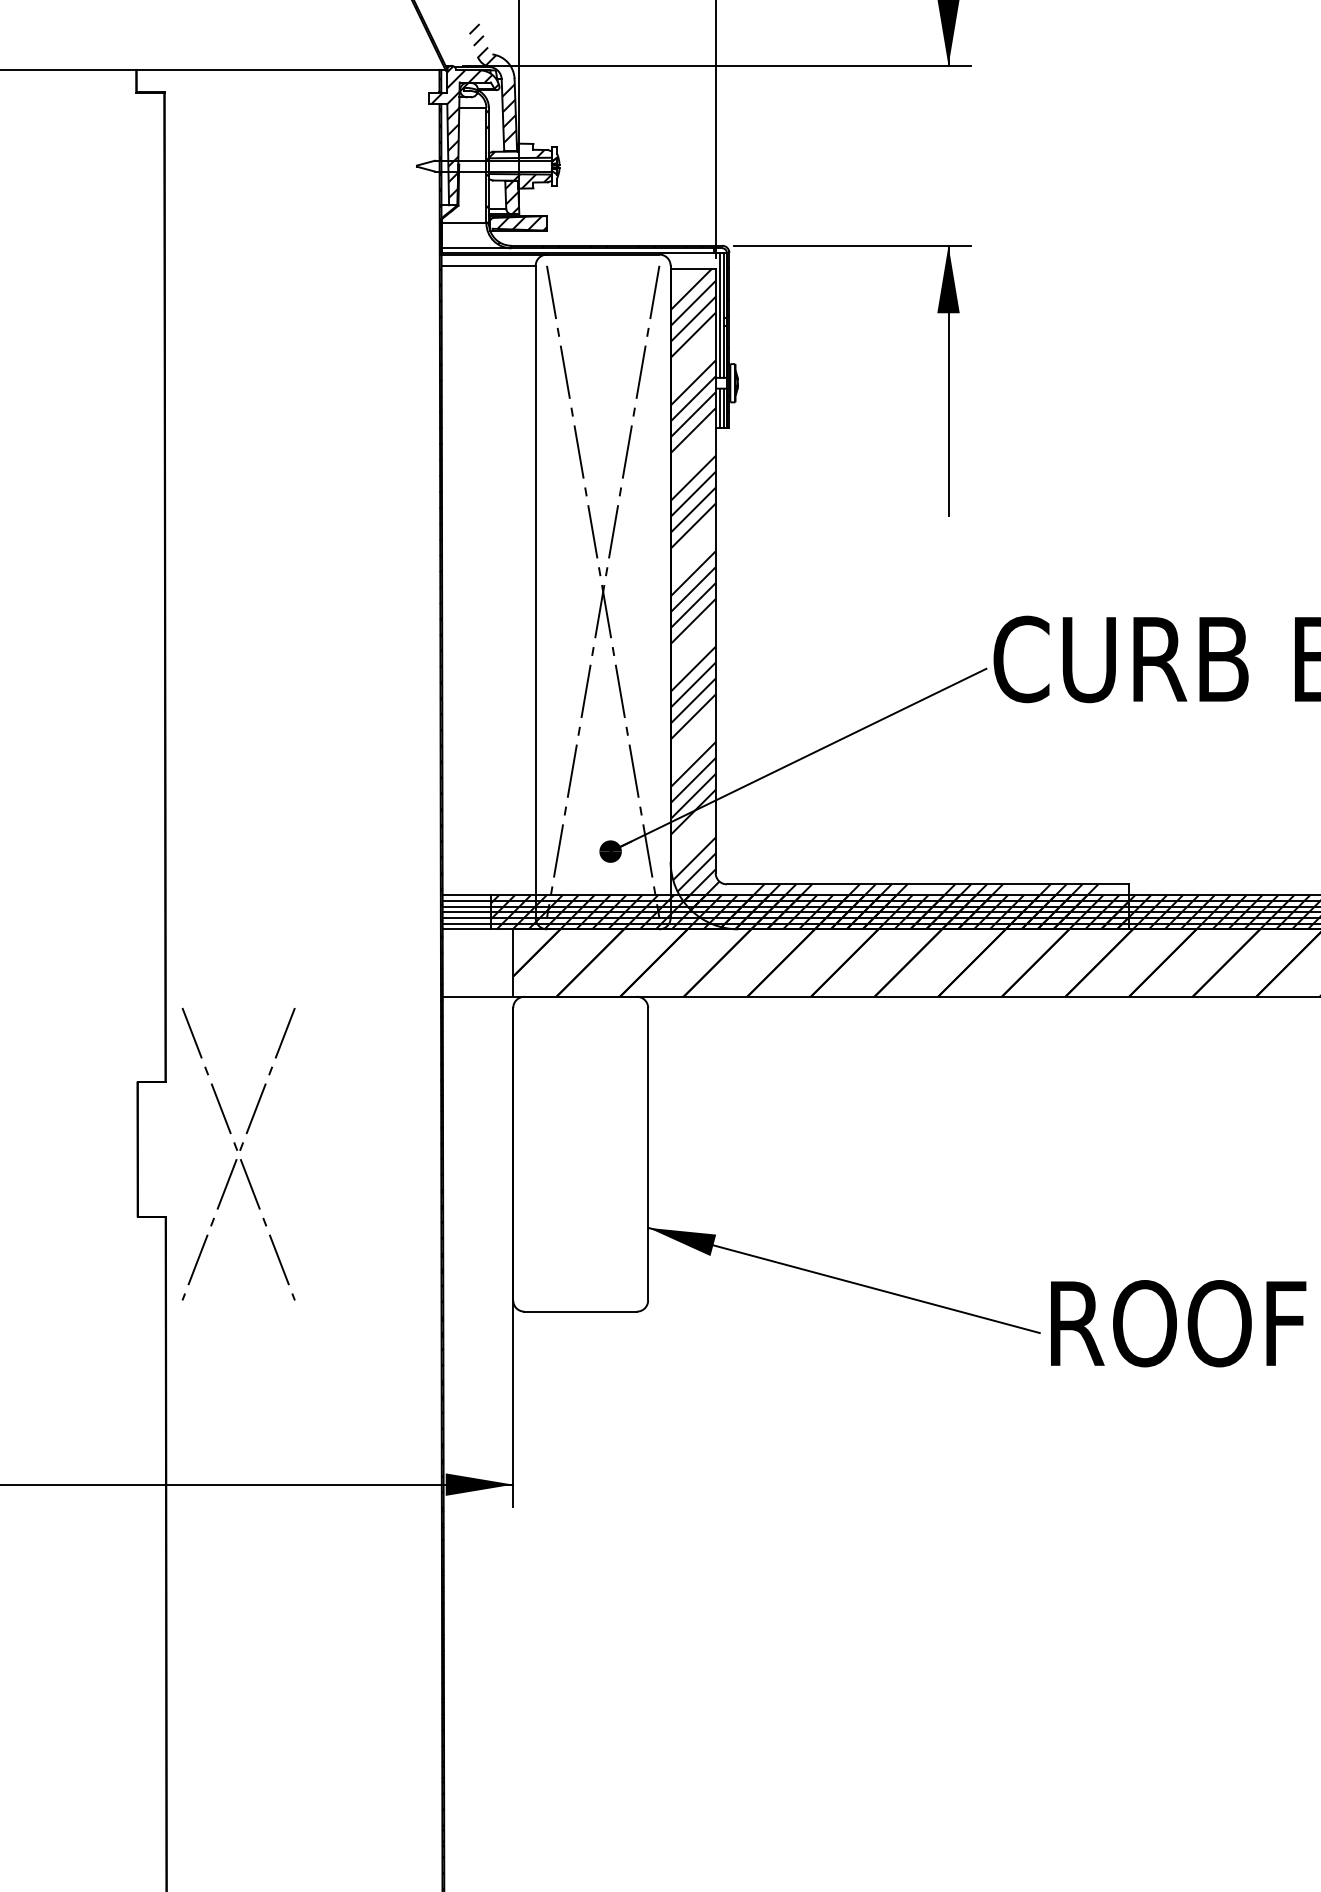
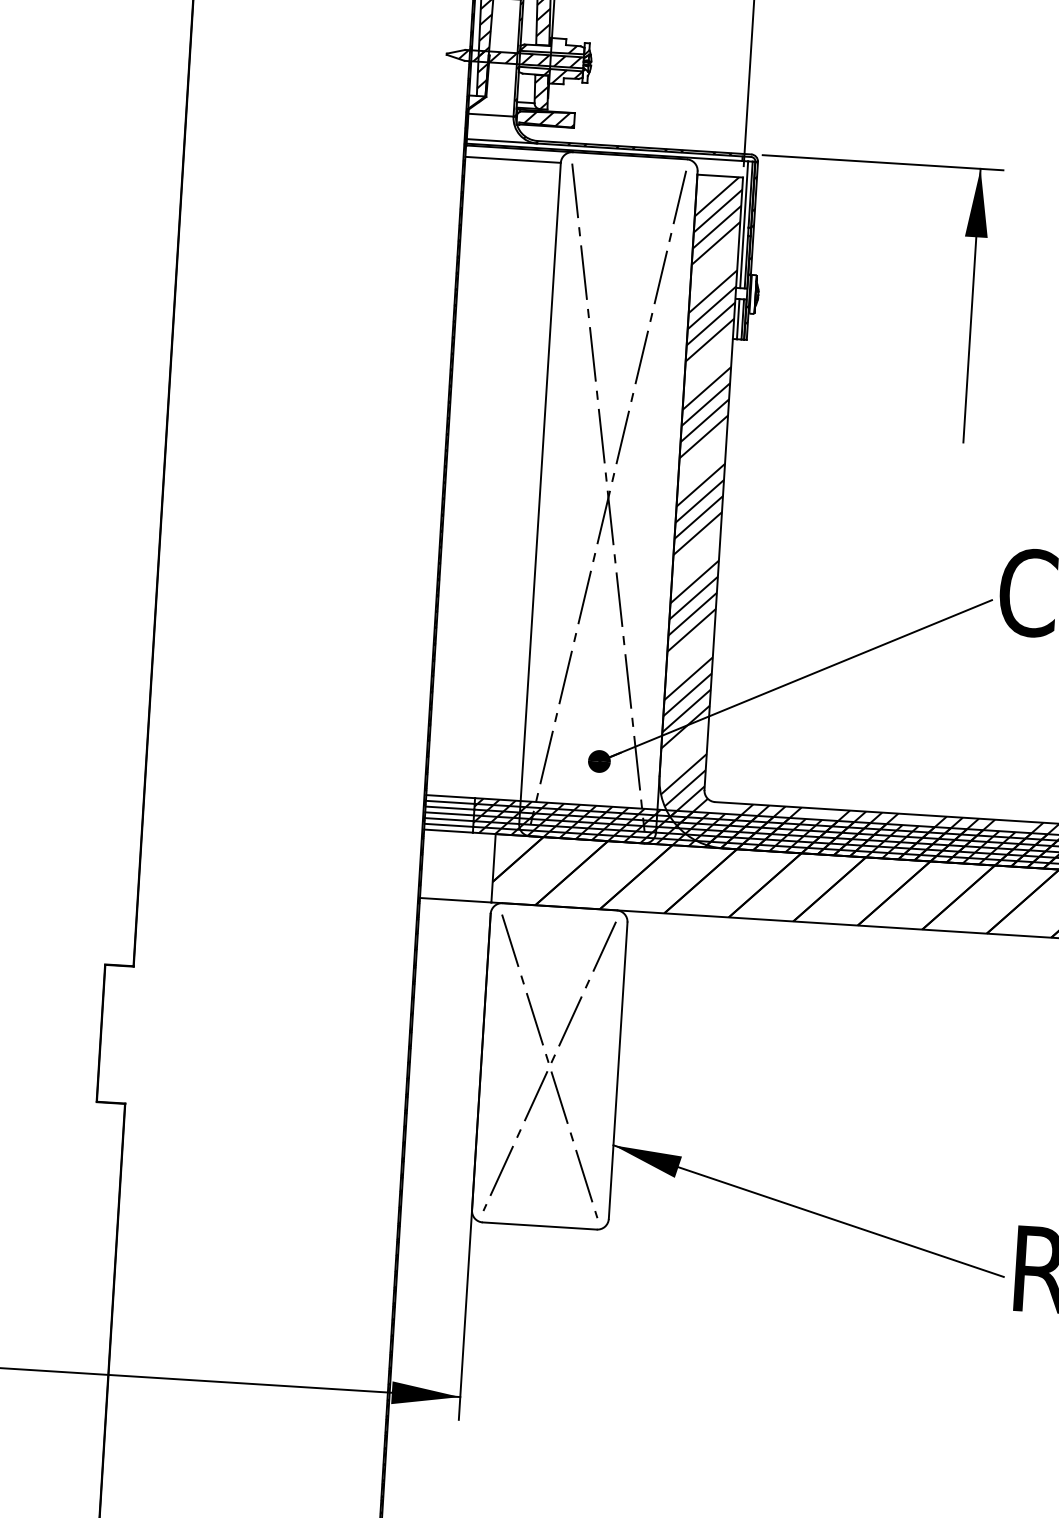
hatch: (486, 169) -> (517, 62), added
part: (238, 1153) -> (549, 1065), moved

